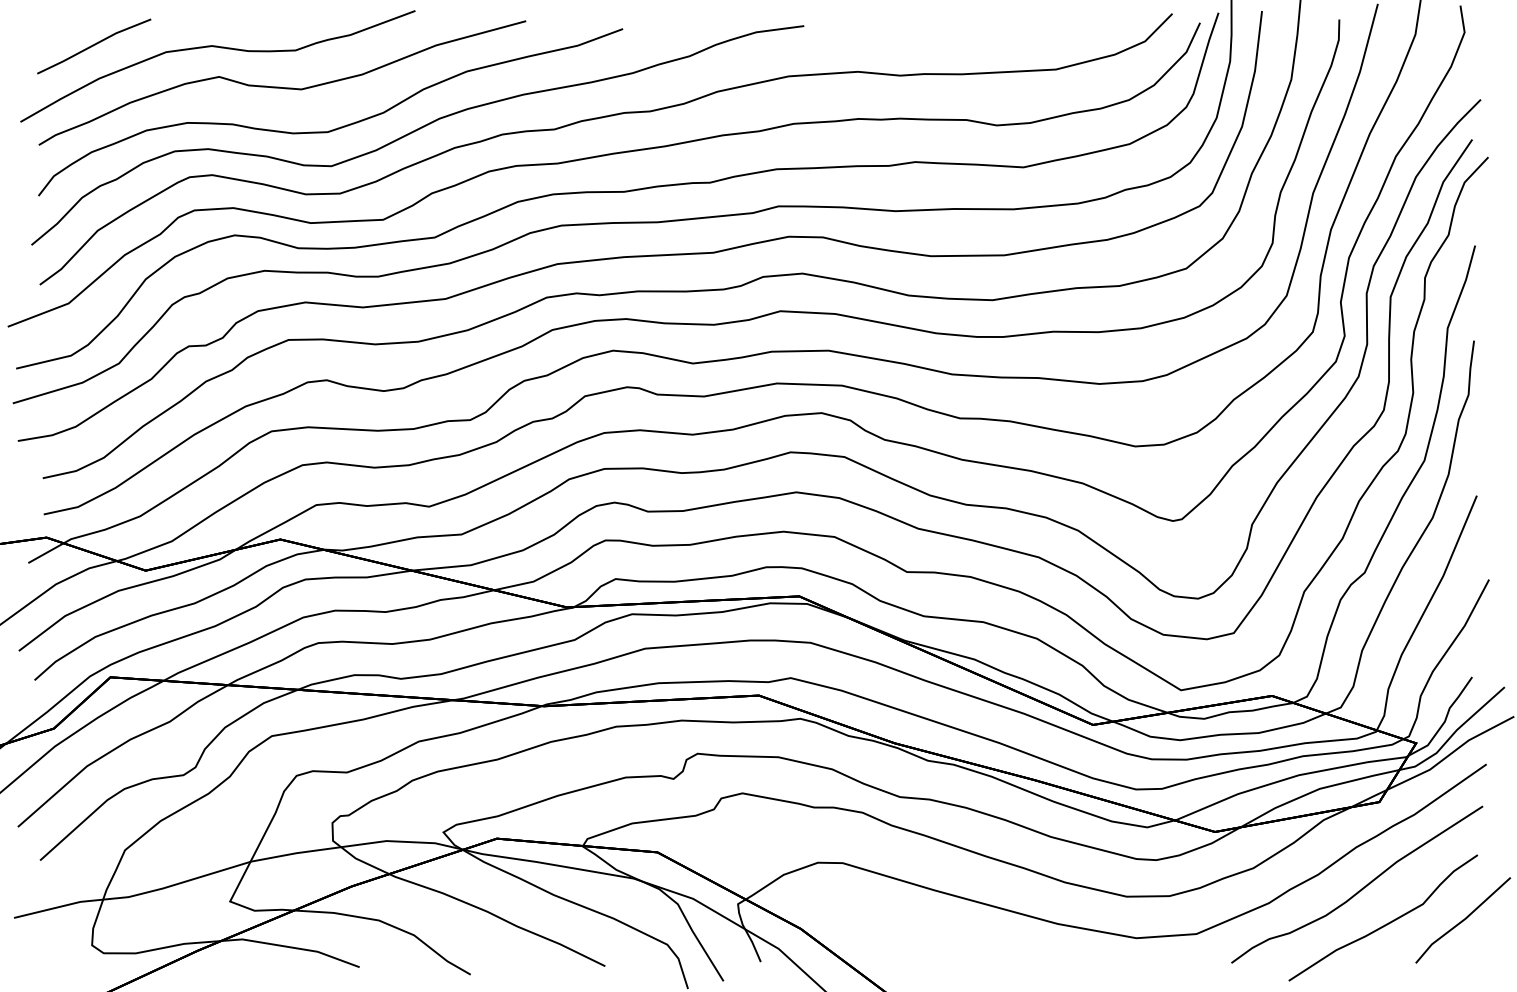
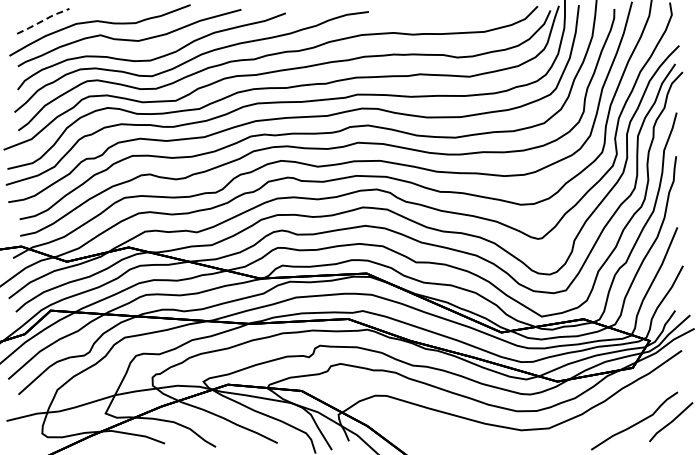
line: (92, 44) -> (42, 20), solid -> dashed
curve: (1359, 888) -> (623, 407), removed

